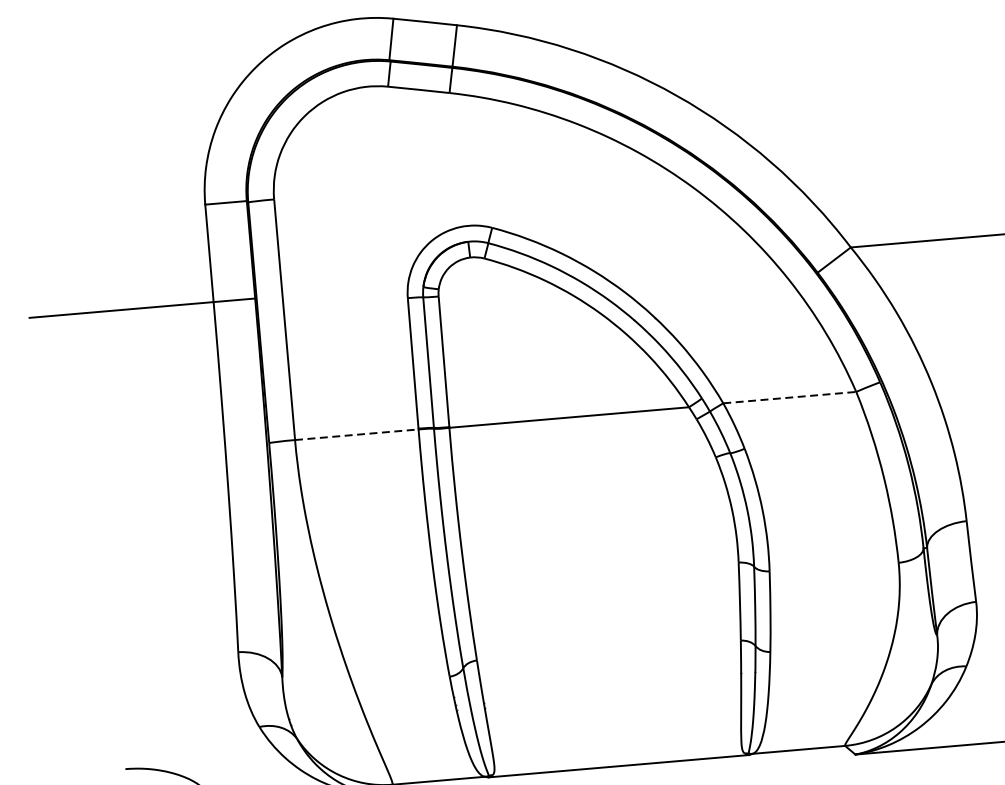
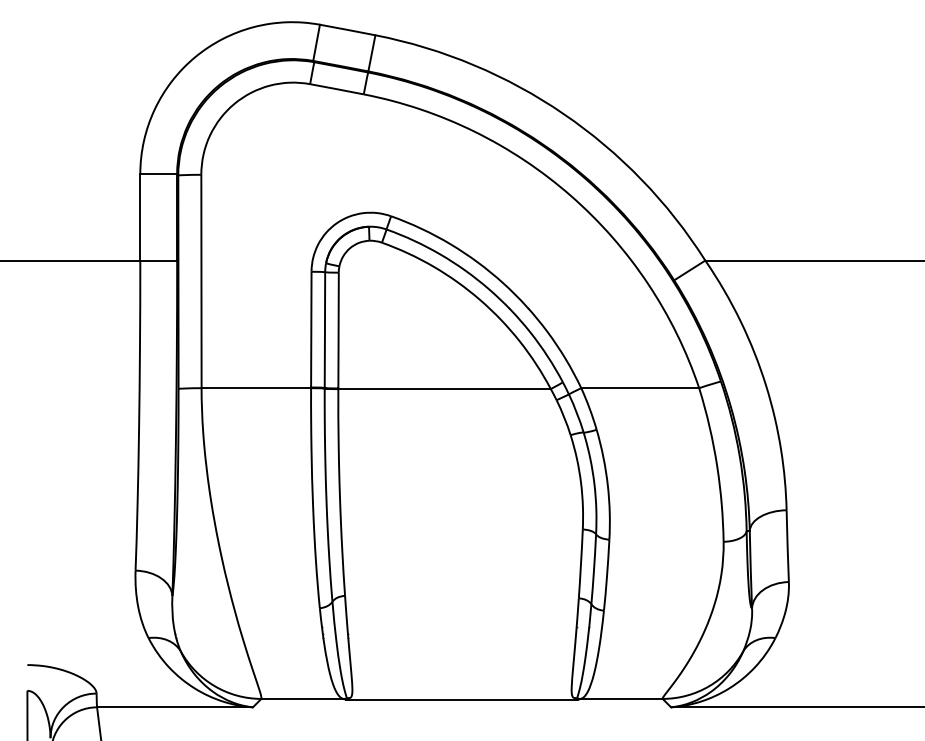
line: (790, 397) -> (640, 388), dashed -> solid
line: (357, 435) -> (256, 388), dashed -> solid

